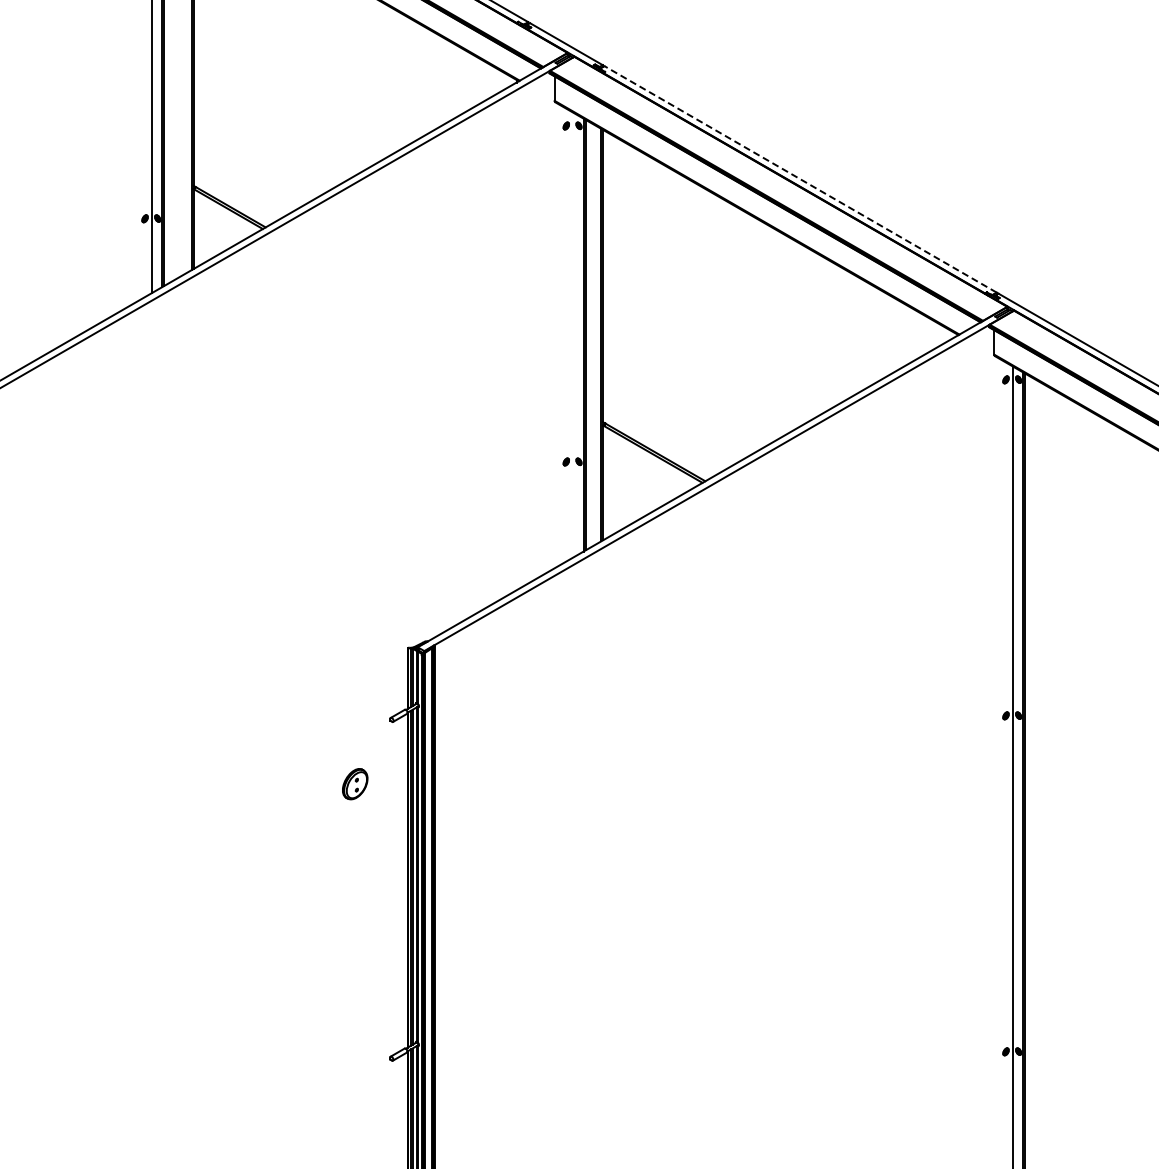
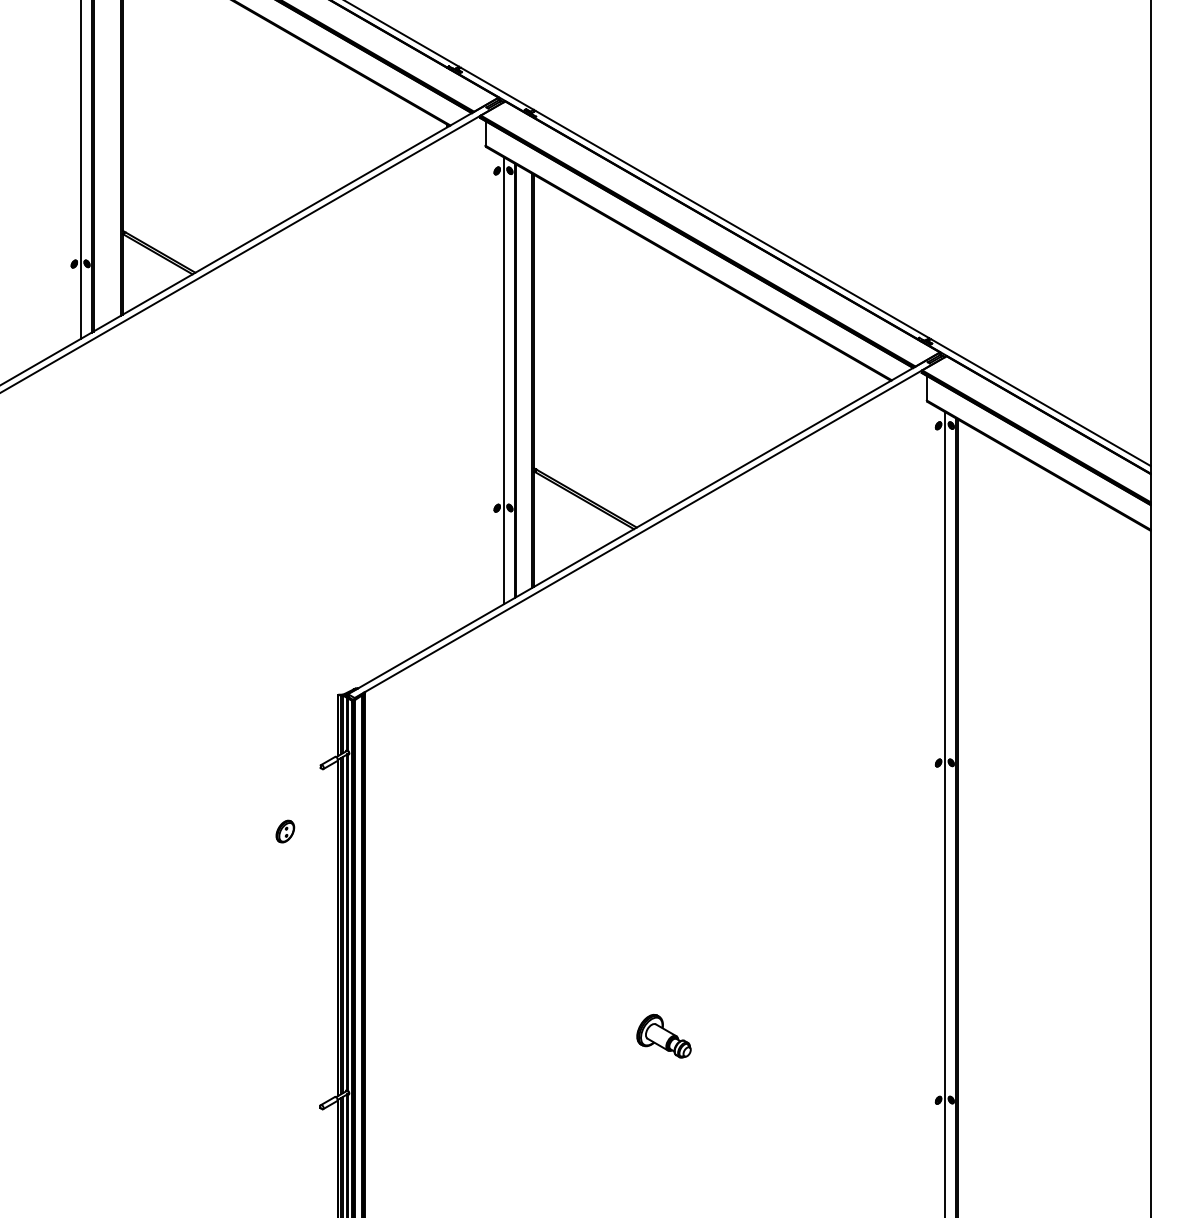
line: (800, 179) -> (732, 224), dashed -> solid
line: (572, 334) -> (503, 380), added
part: (355, 784) -> (285, 831), size x0.71
part: (731, 987) -> (663, 1035), added

